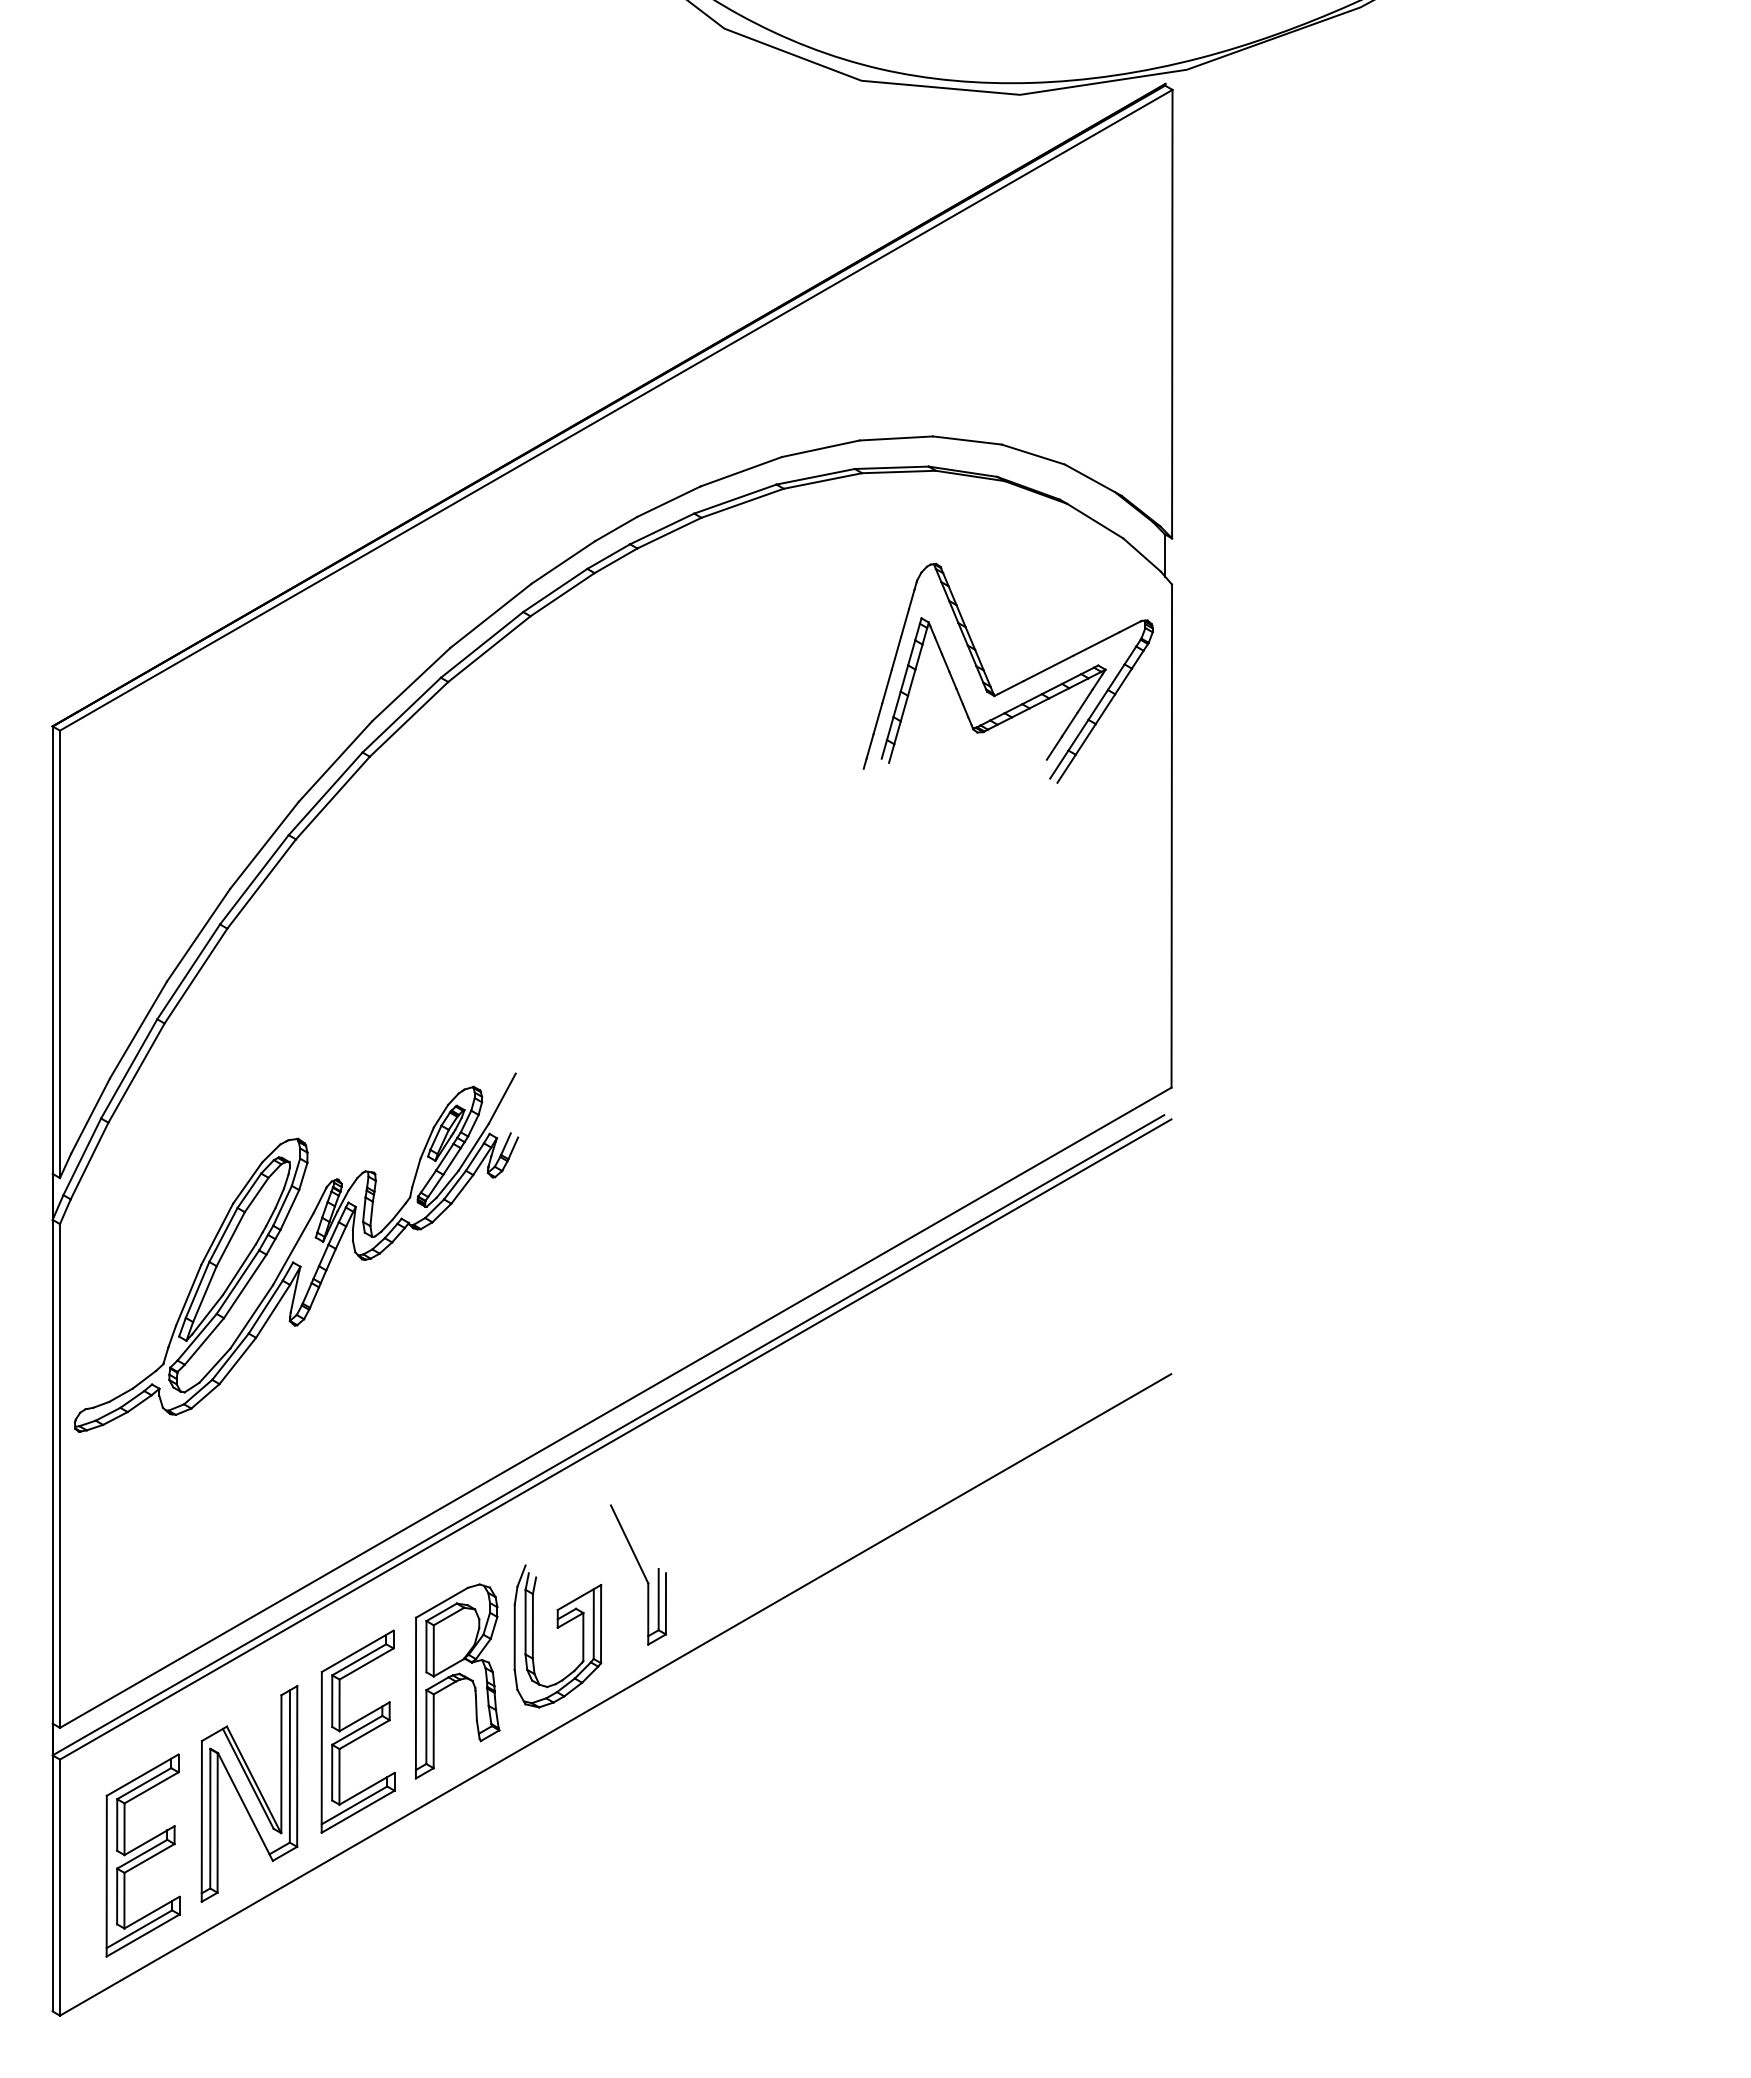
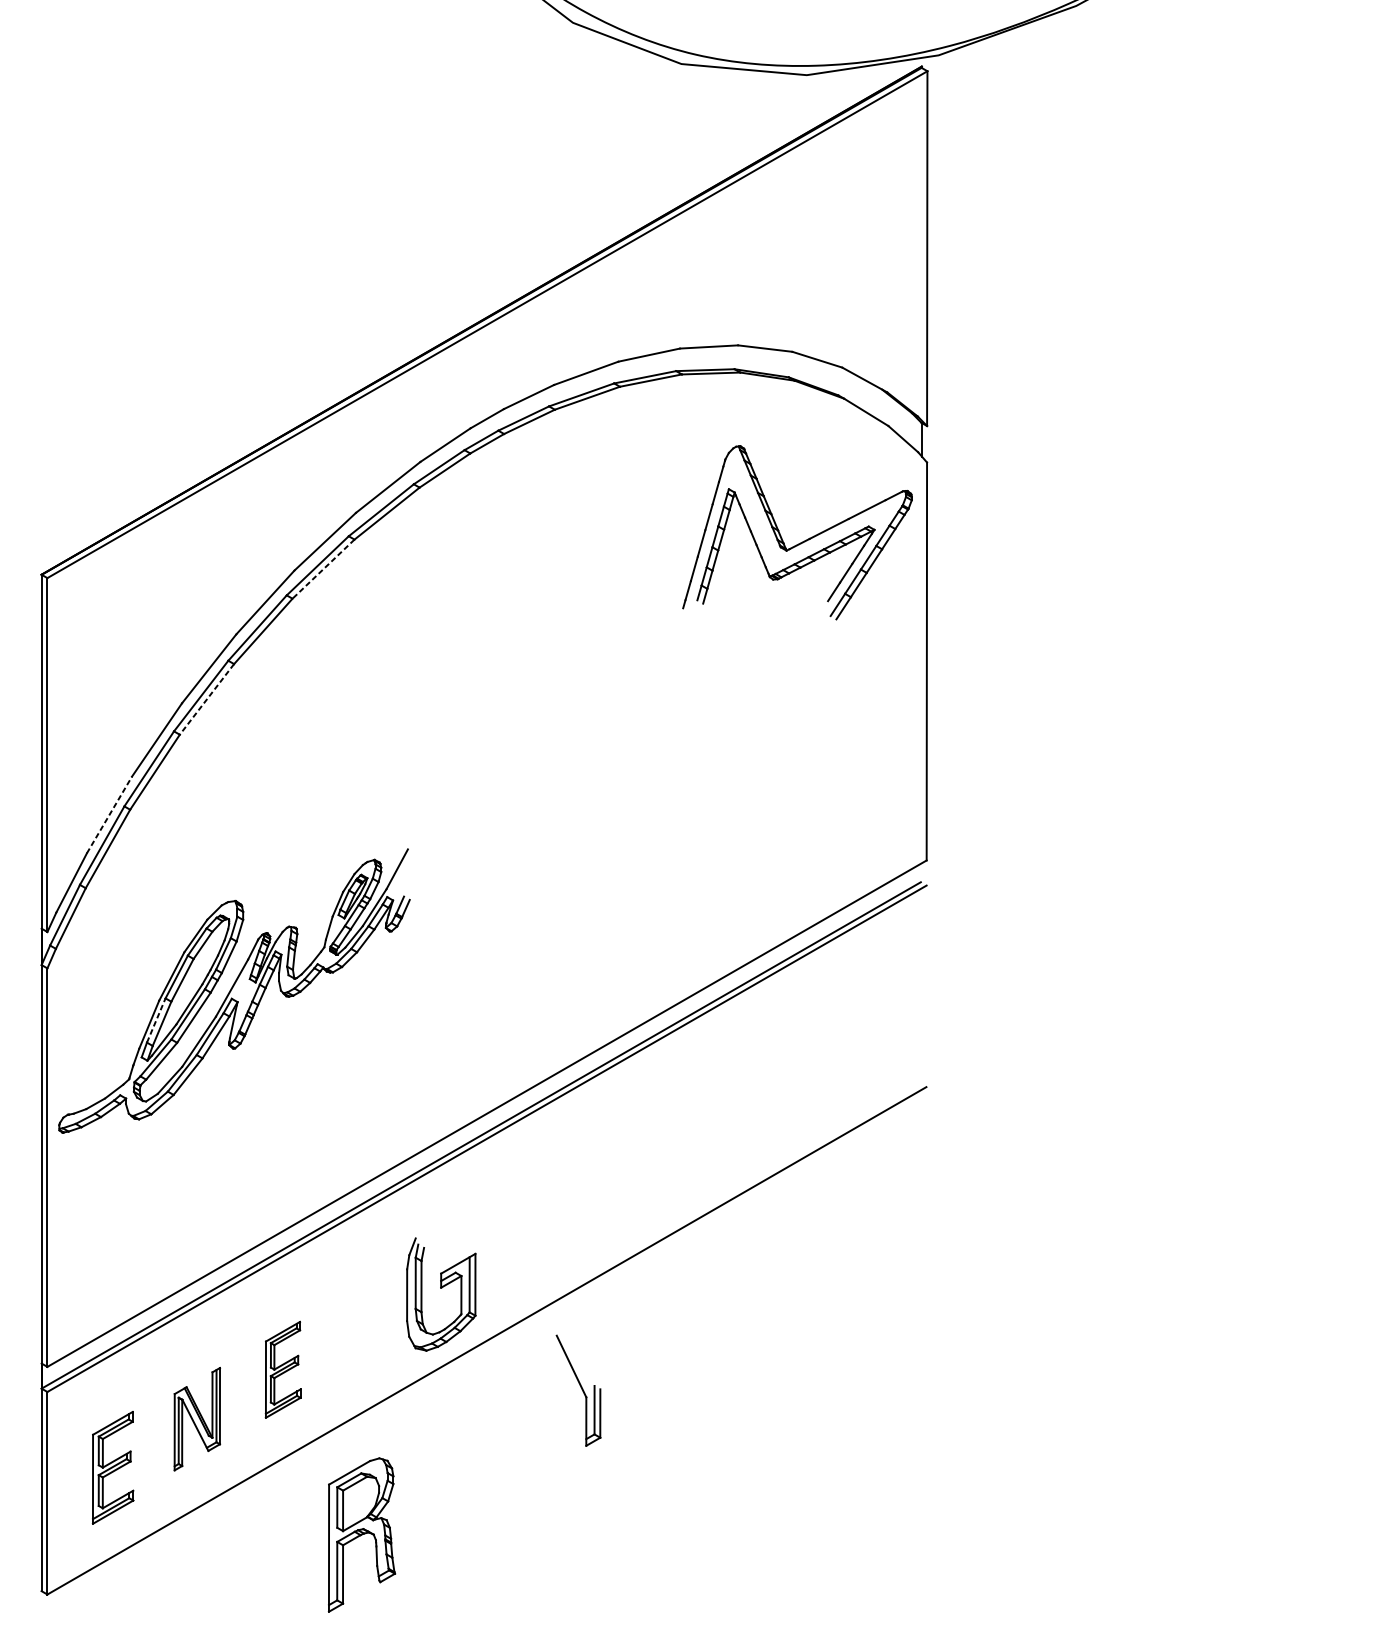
line: (408, 719) -> (323, 569), solid -> dashed
line: (261, 884) -> (206, 699), solid -> dashed
line: (138, 1029) -> (109, 814), solid -> dashed
line: (197, 1289) -> (156, 1020), solid -> dashed
part: (638, 1574) -> (578, 1390), moved
part: (457, 1681) -> (361, 1535), moved
part: (357, 1731) -> (282, 1369), size x0.6
part: (249, 1793) -> (197, 1418), size x0.6
part: (142, 1855) -> (112, 1467), size x0.7

